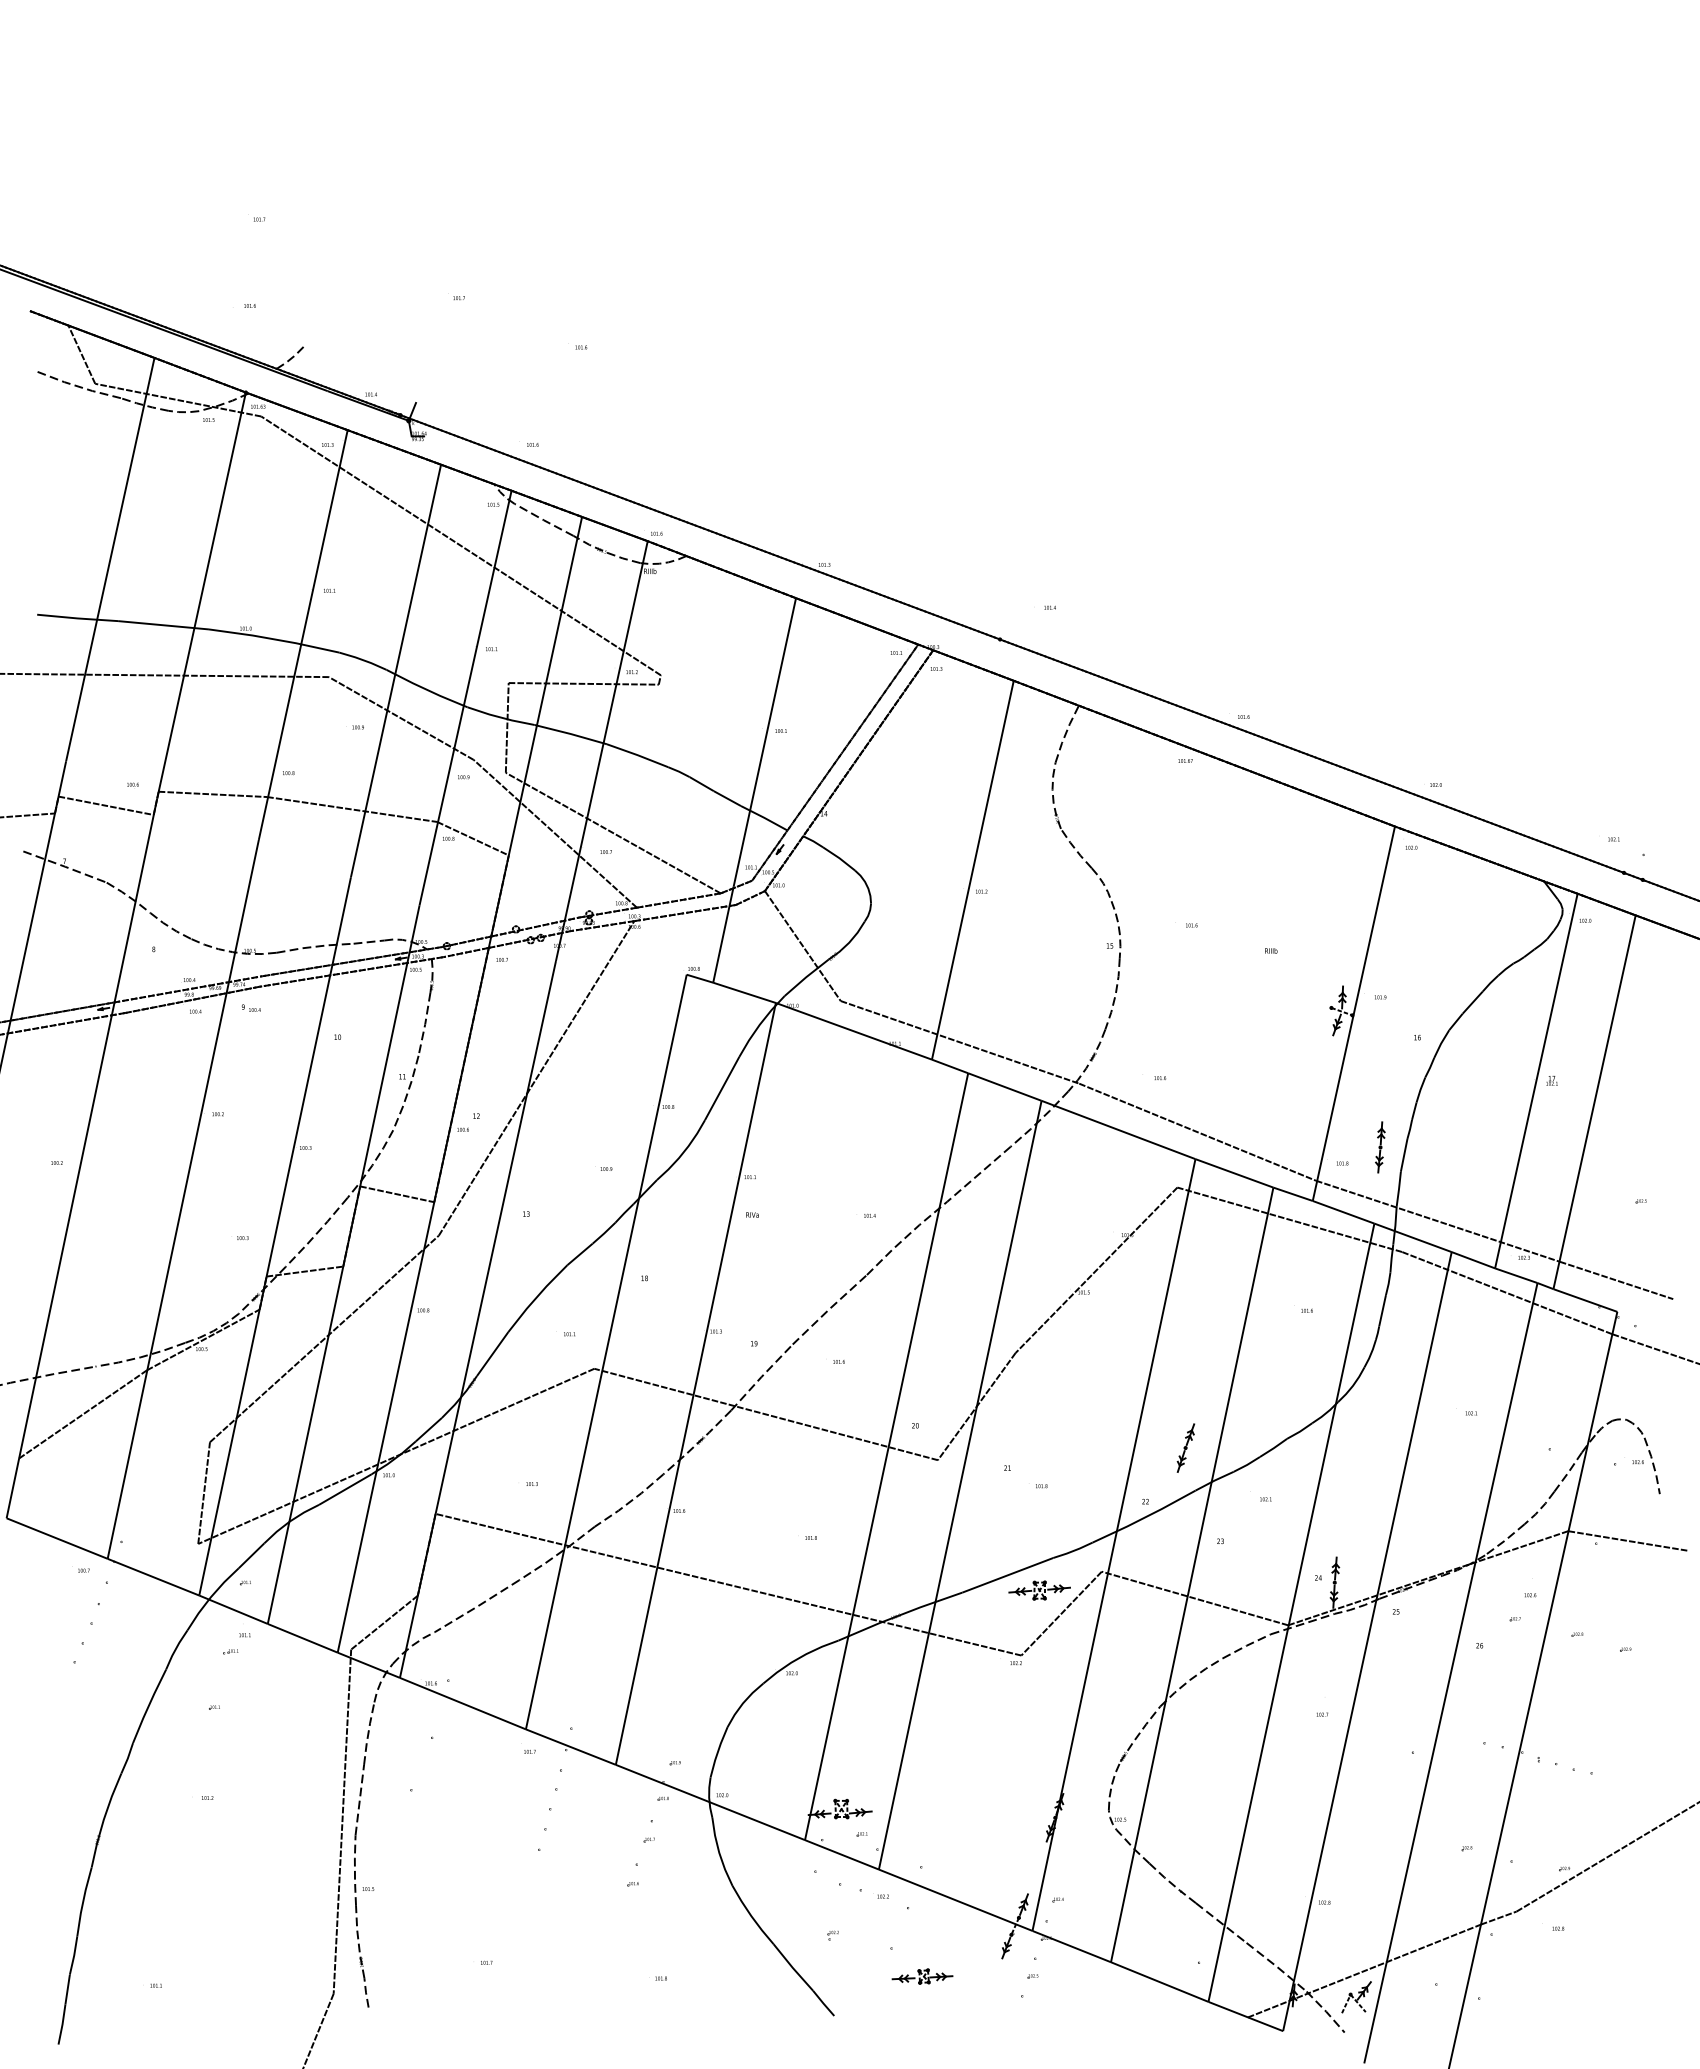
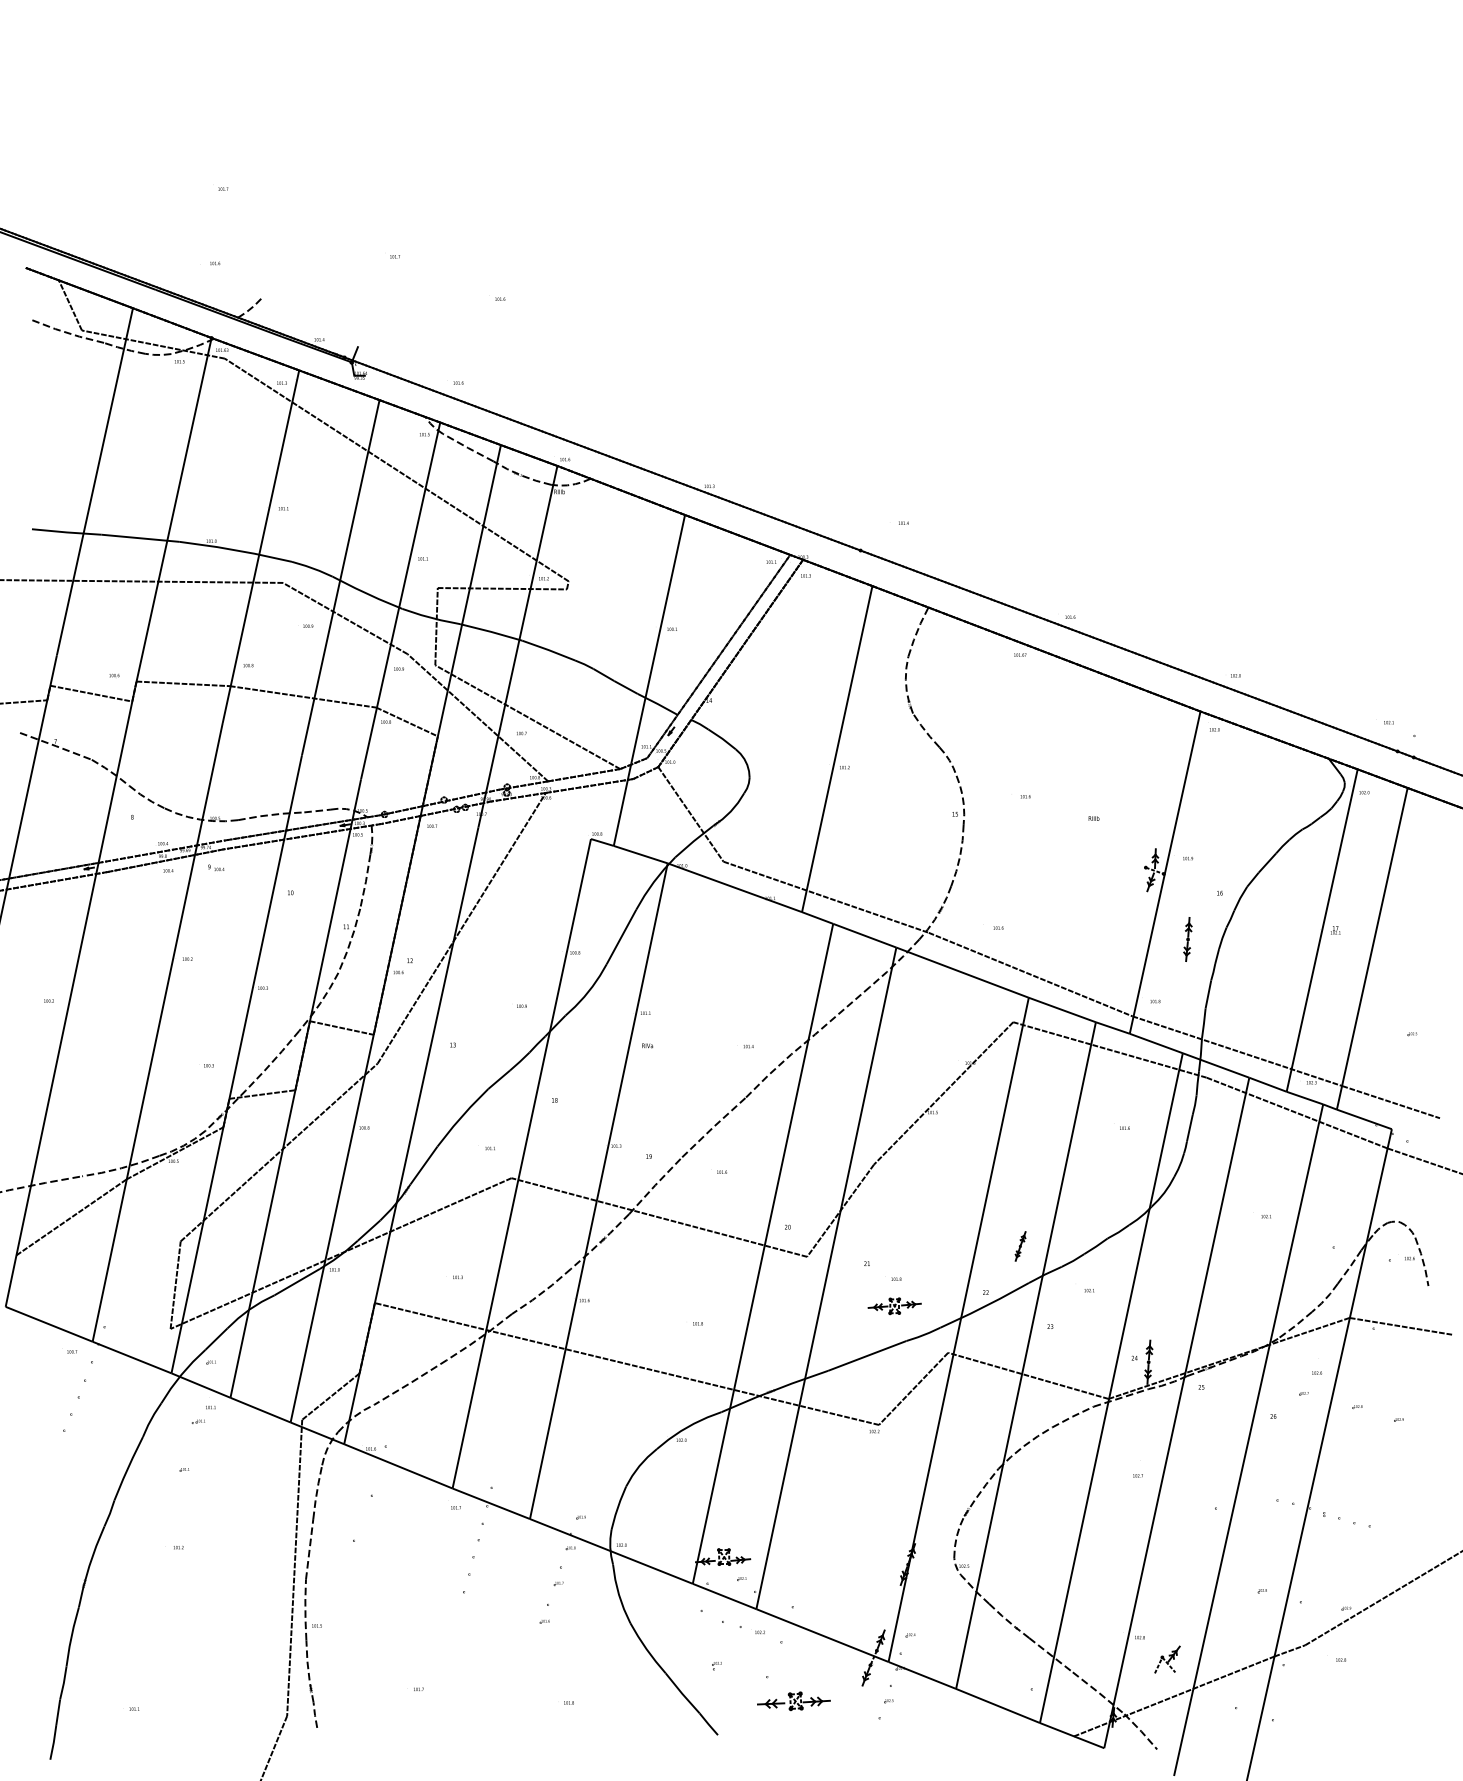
part: (1380, 1147) -> (1188, 939), moved
part: (1185, 1447) -> (1020, 1245), size x0.7
part: (1039, 1590) -> (894, 1306), moved
part: (922, 1976) -> (793, 1701), size x1.4
part: (1356, 1997) -> (1167, 1659), moved

